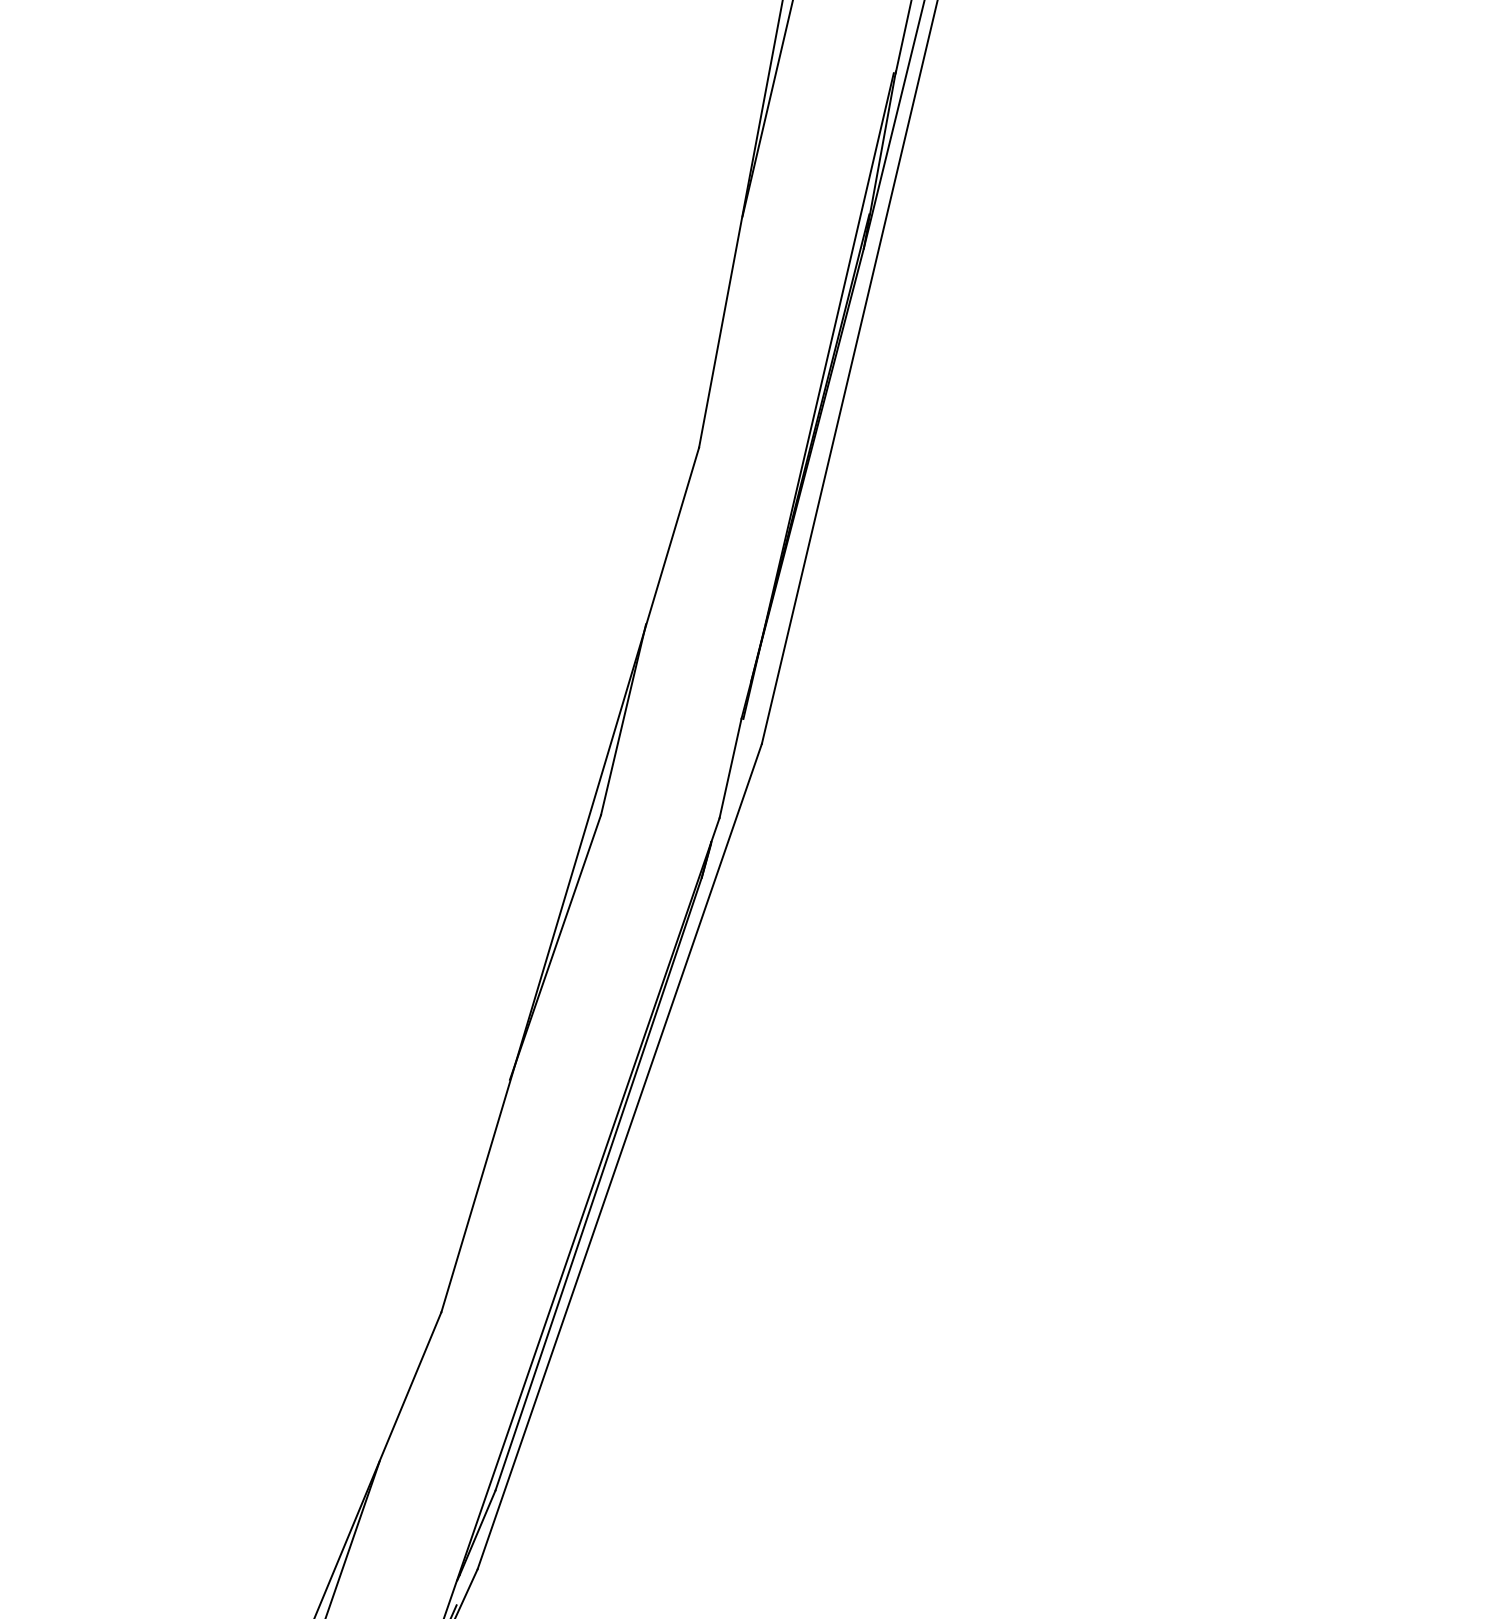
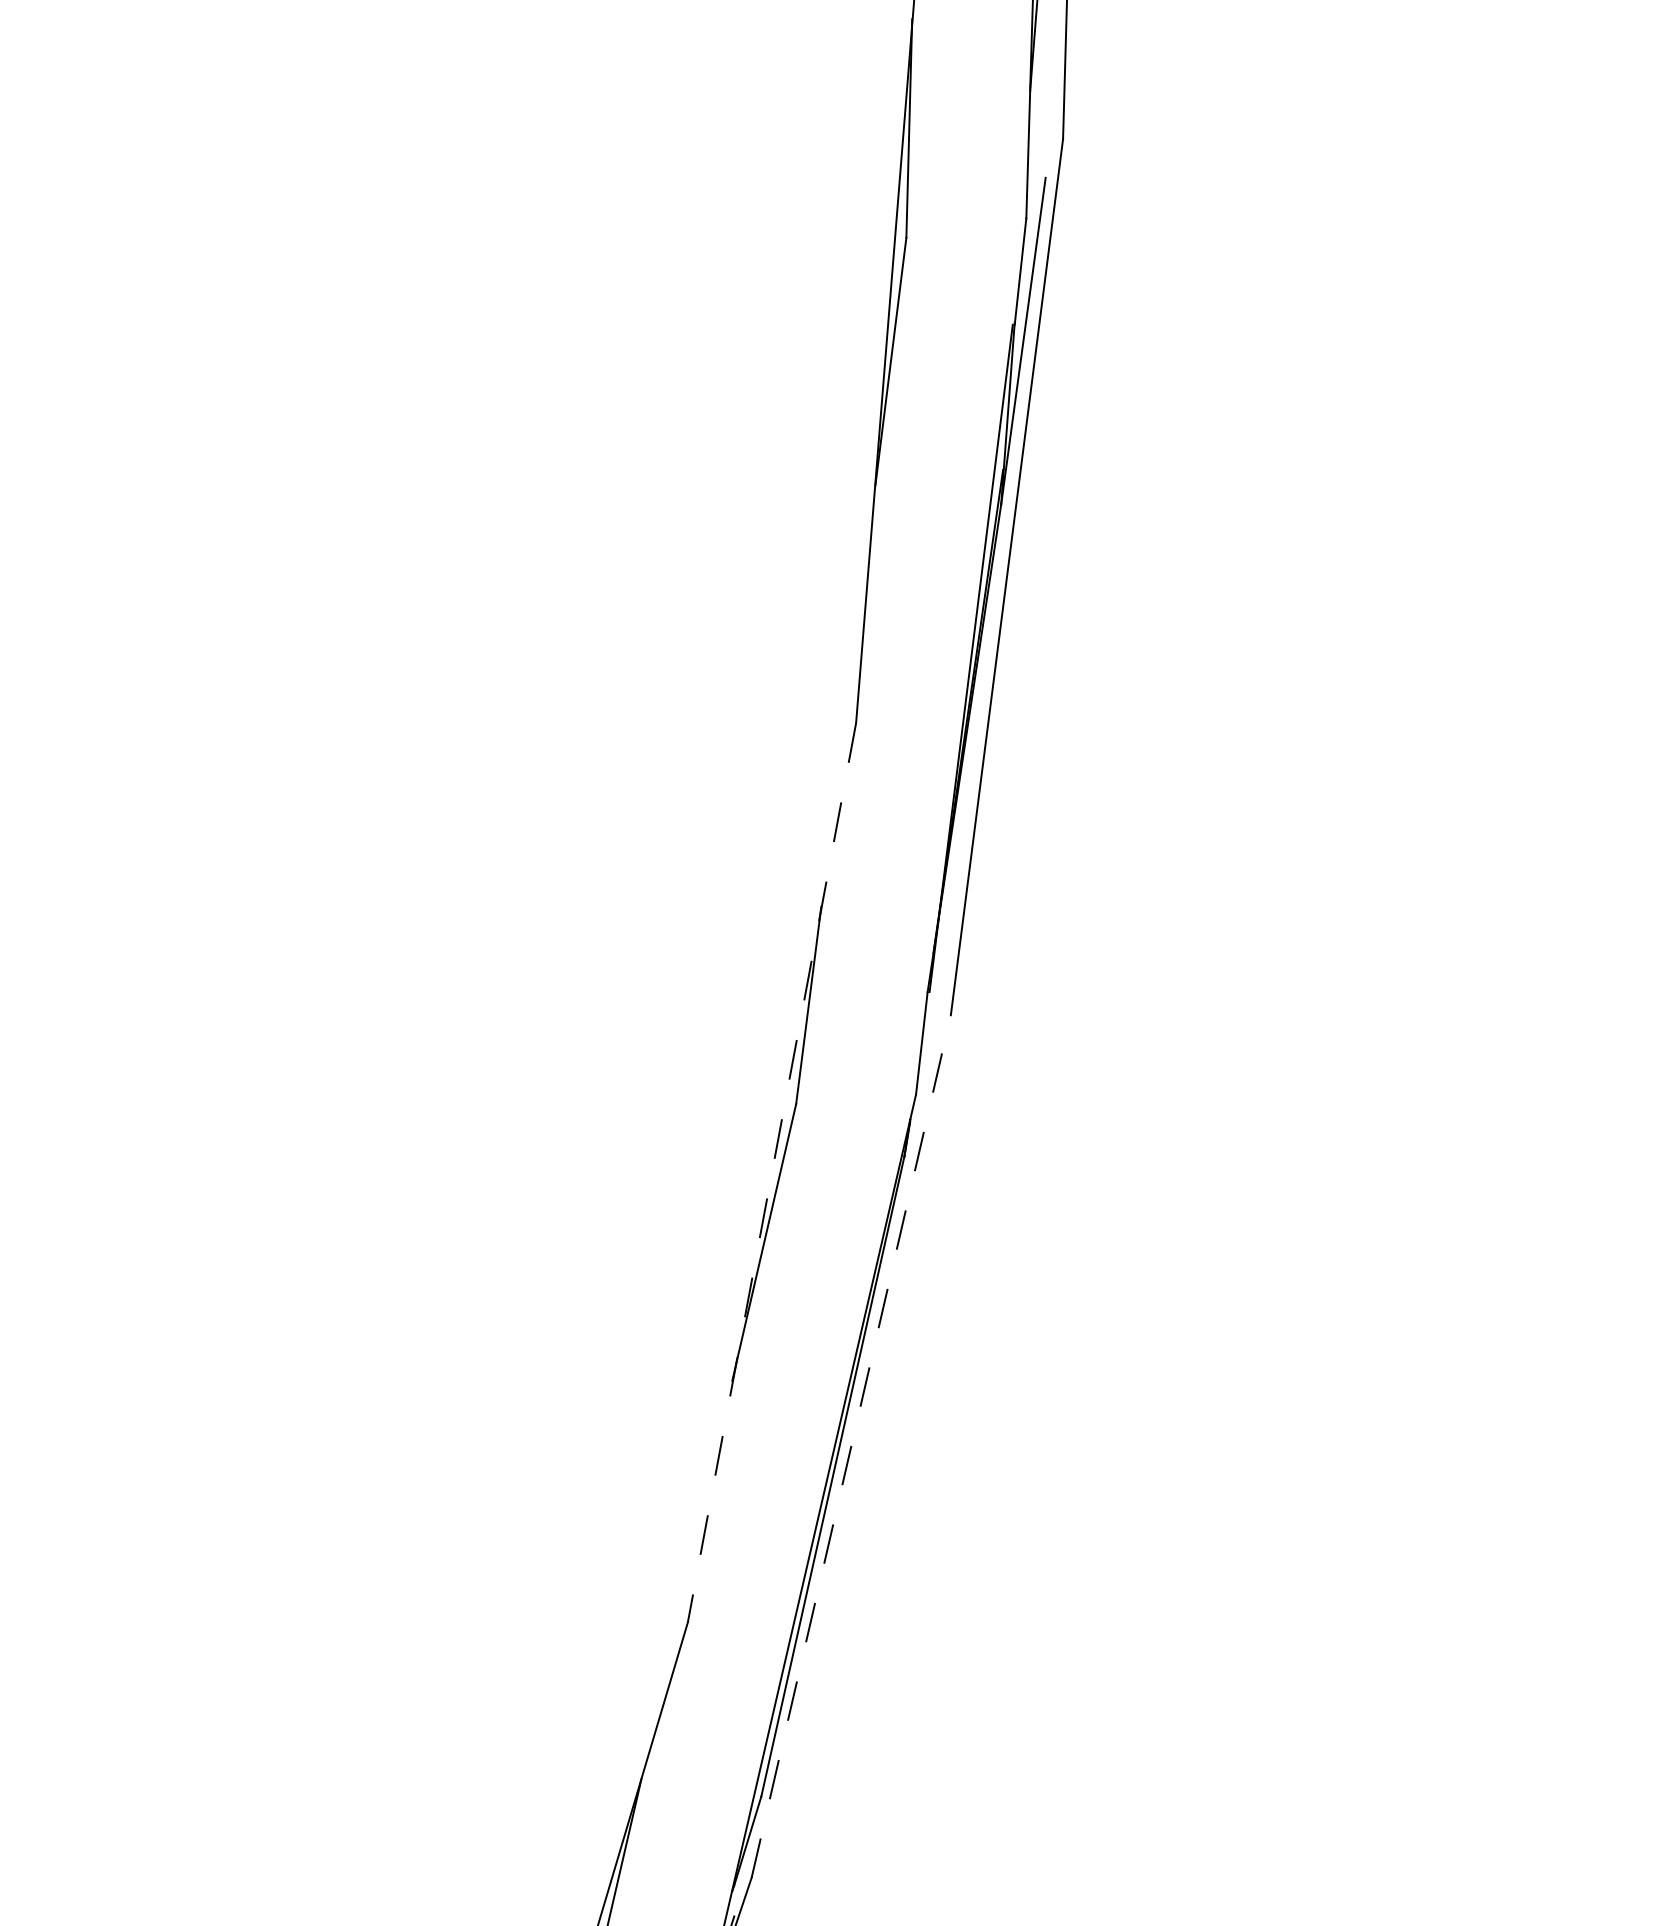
line: (569, 880) -> (771, 1173), solid -> dashed
line: (620, 1156) -> (851, 1446), solid -> dashed

